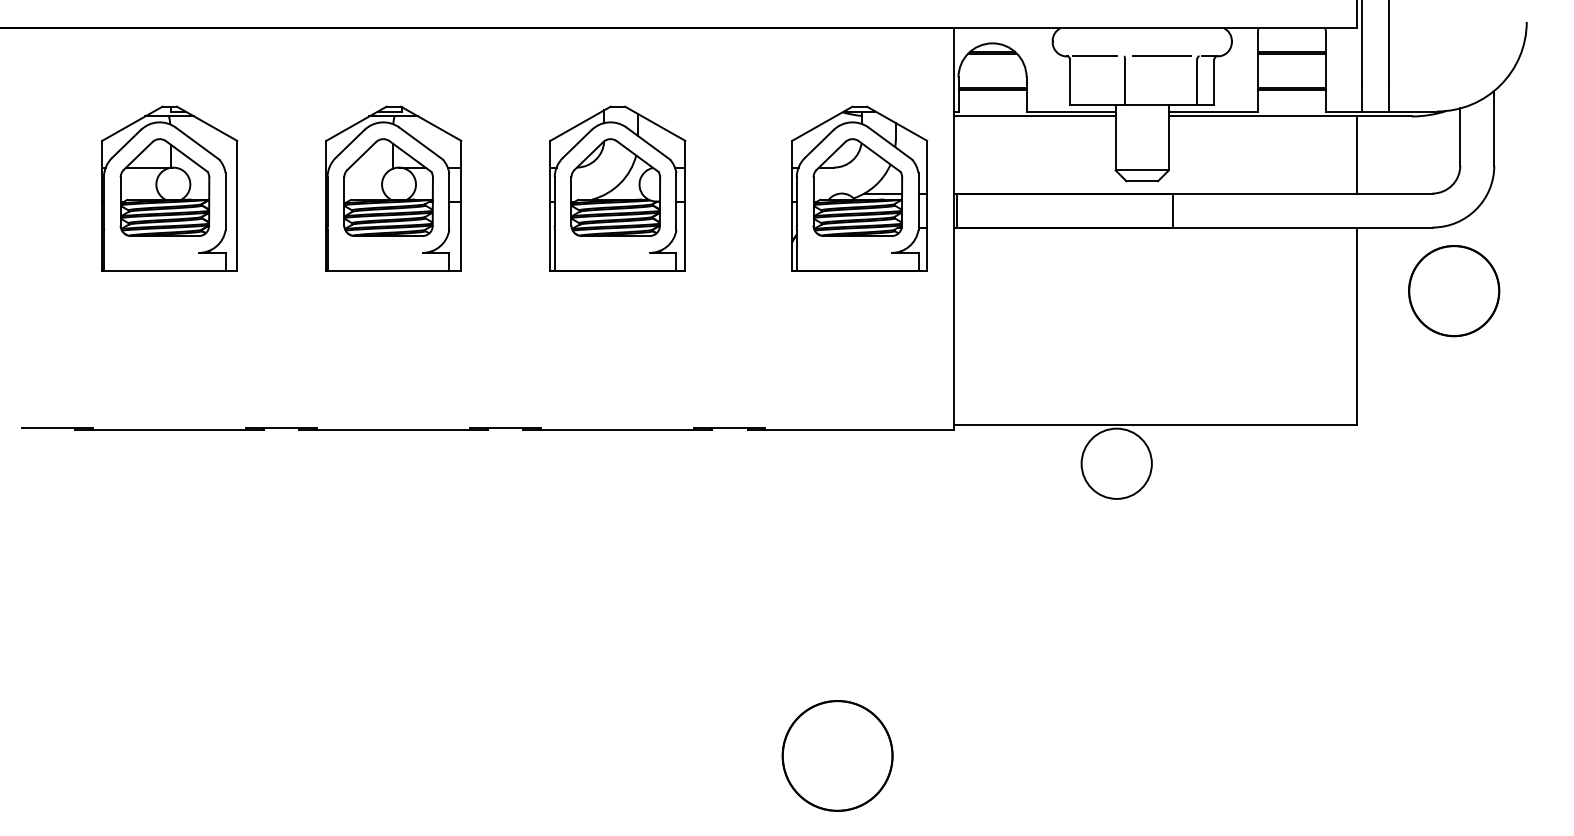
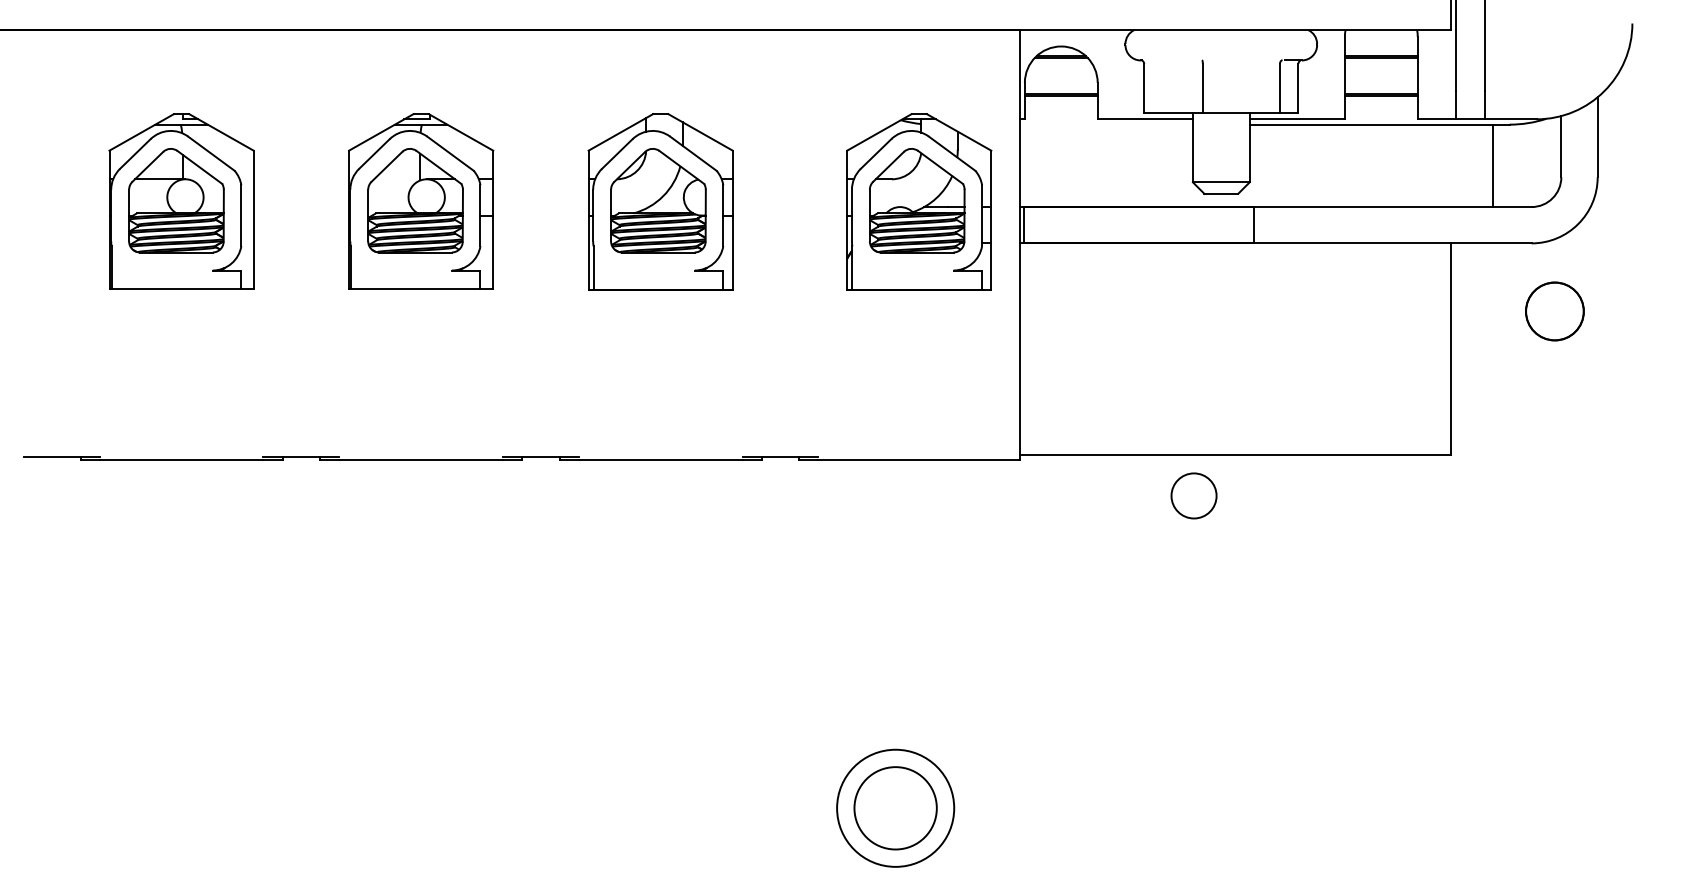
line: (1094, 56) -> (1170, 60), removed
line: (1161, 56) -> (1241, 60), removed
line: (1034, 116) -> (1106, 124), removed
line: (1357, 154) -> (1493, 165), moved
circle: (1454, 291) -> (1555, 311), size x0.6
circle: (1116, 463) -> (1193, 495), size x0.6
circle: (837, 755) -> (895, 807), size x0.7

